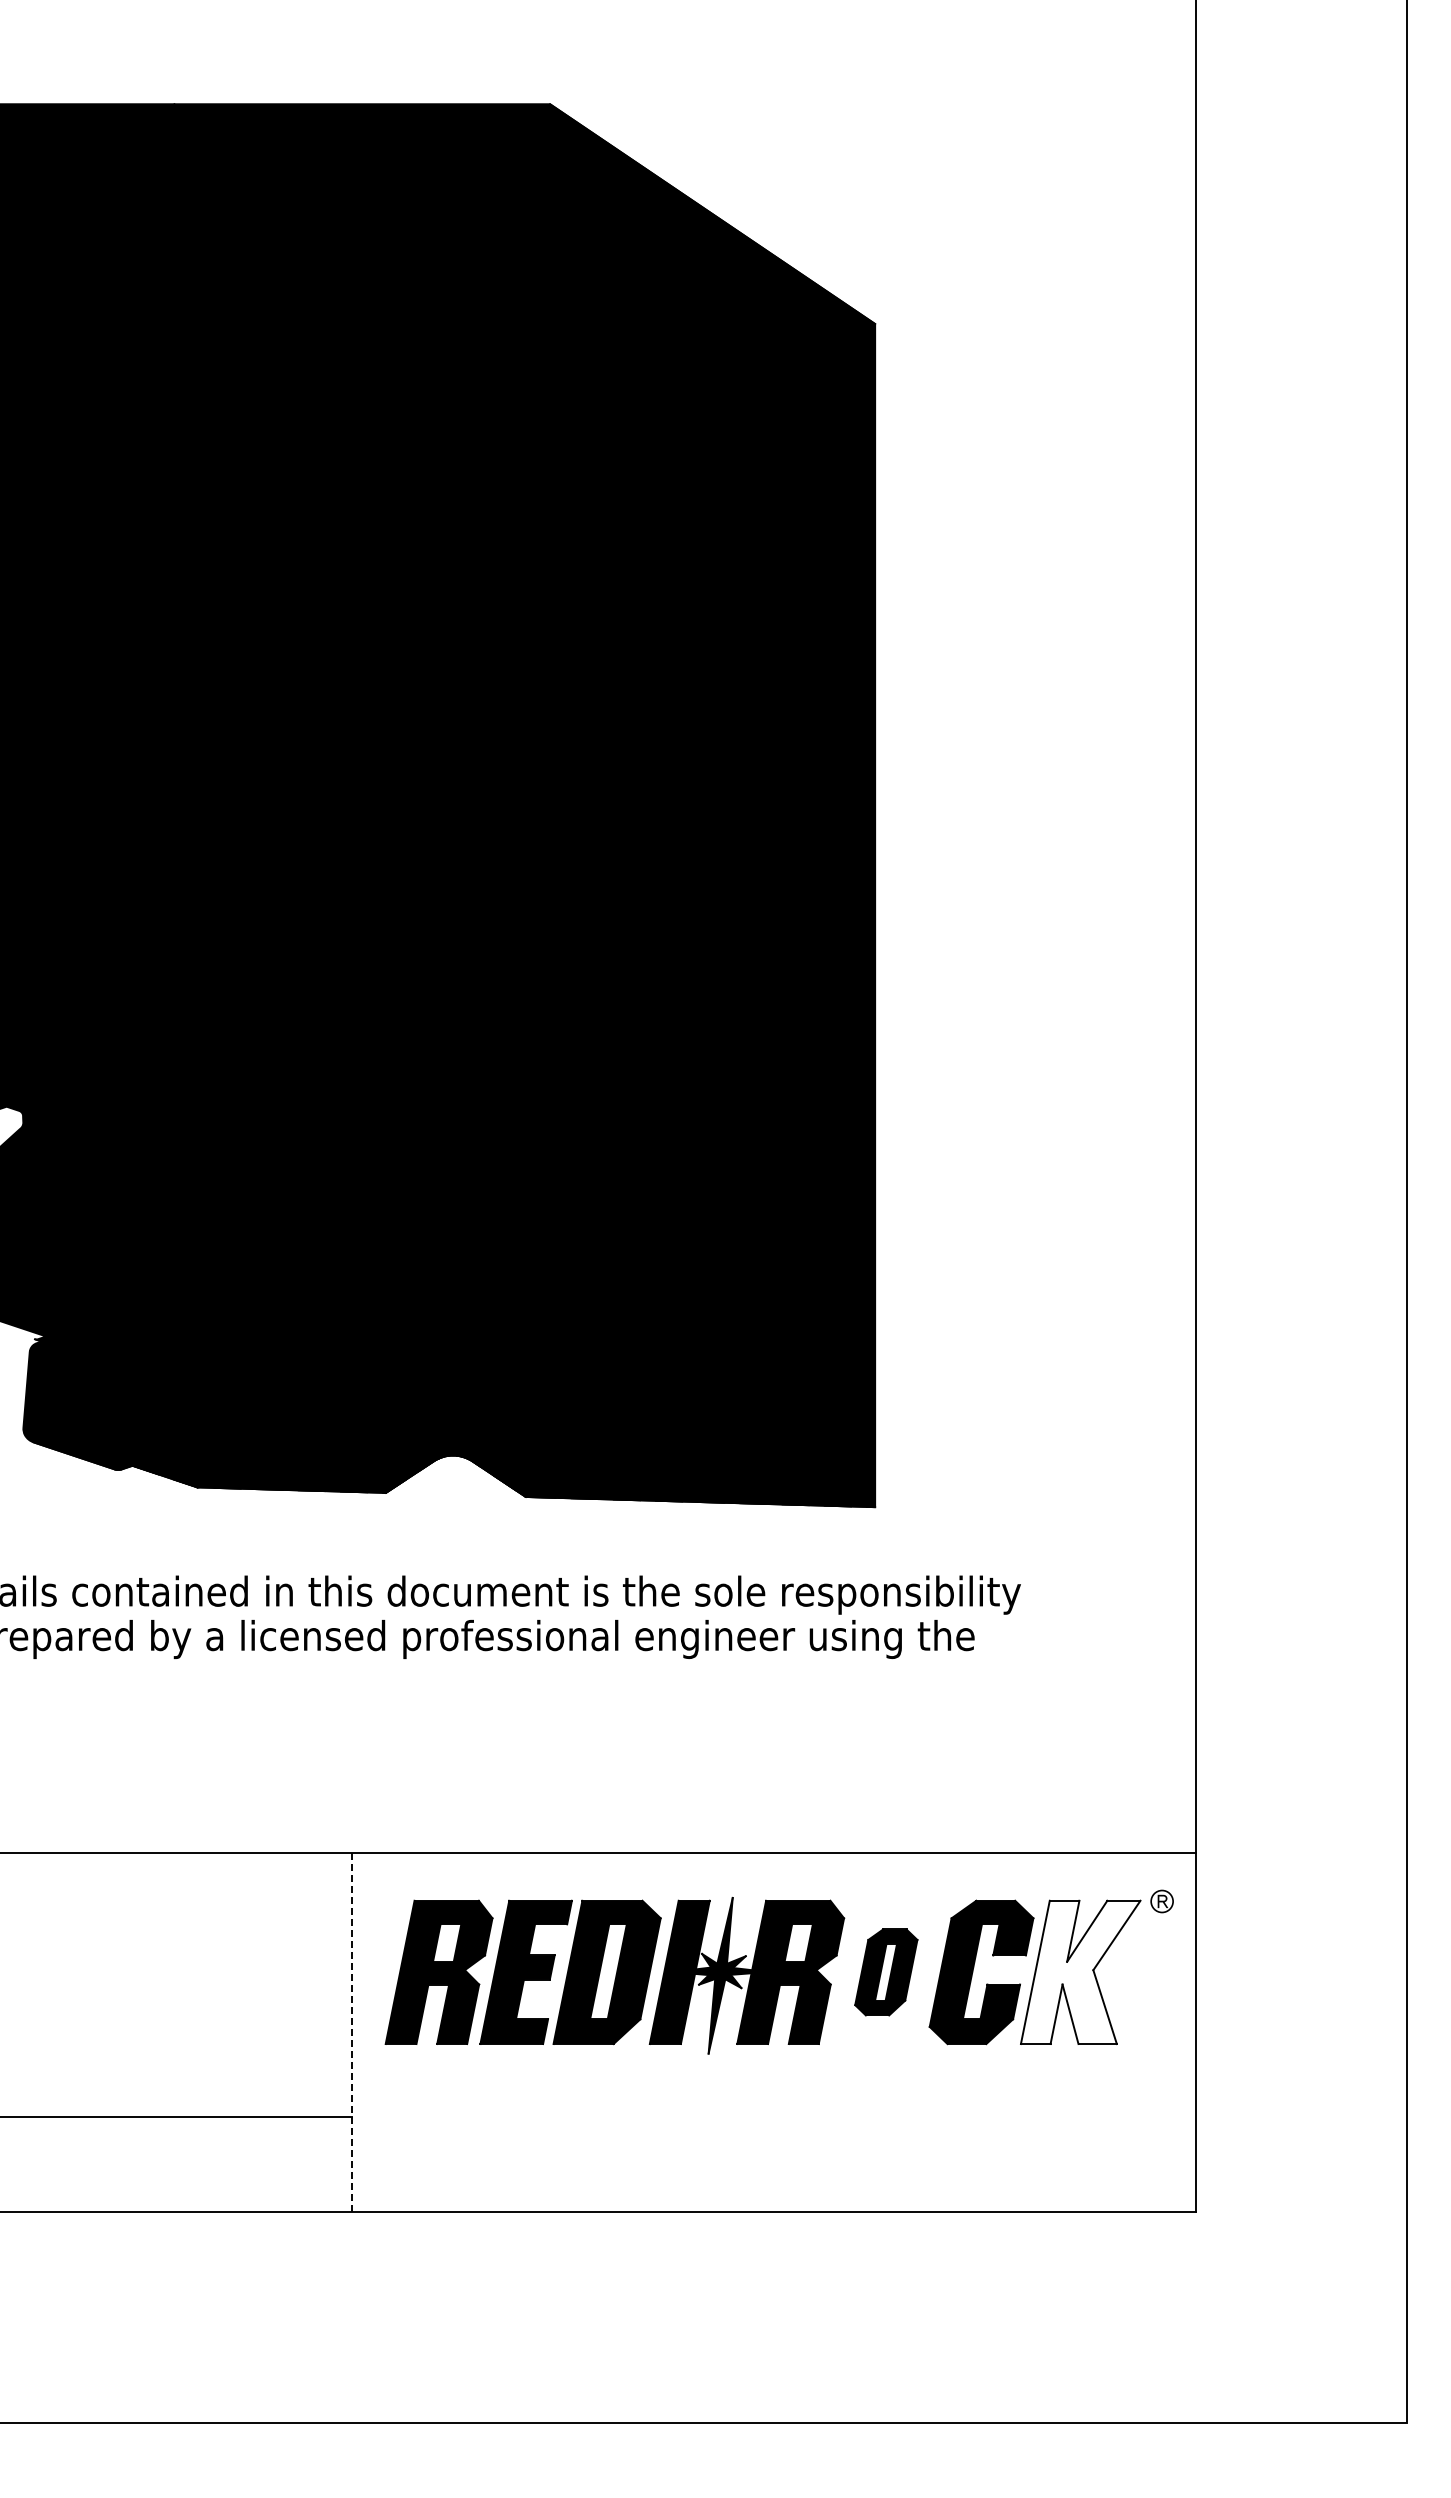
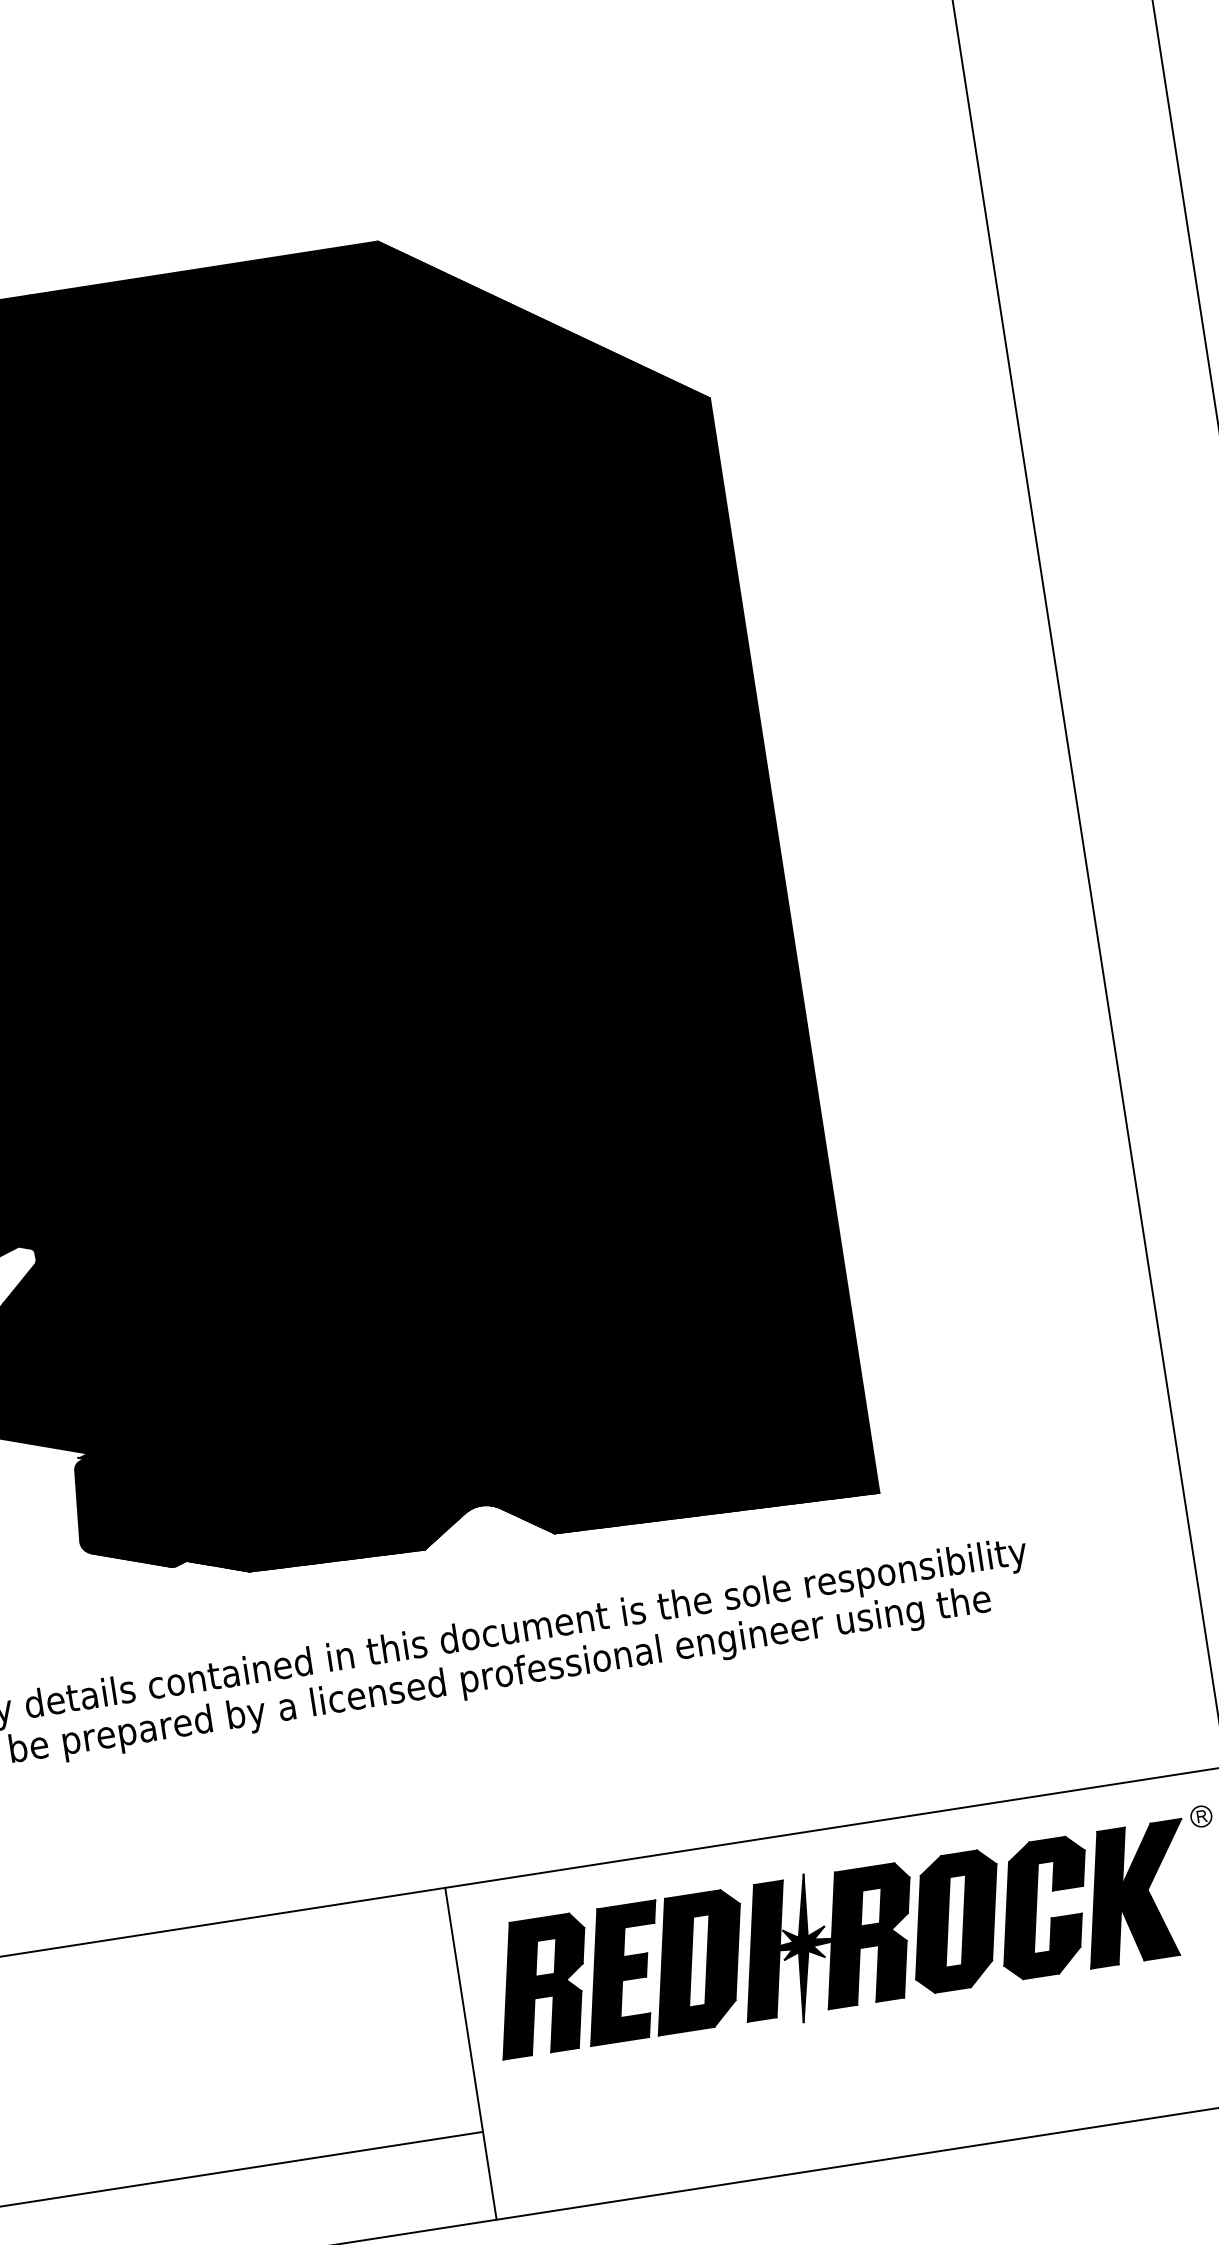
part: (886, 1972) -> (956, 1921), size x1.67
fill: (1080, 1972) -> (1136, 1893), added
line: (352, 2033) -> (471, 2054), dashed -> solid

